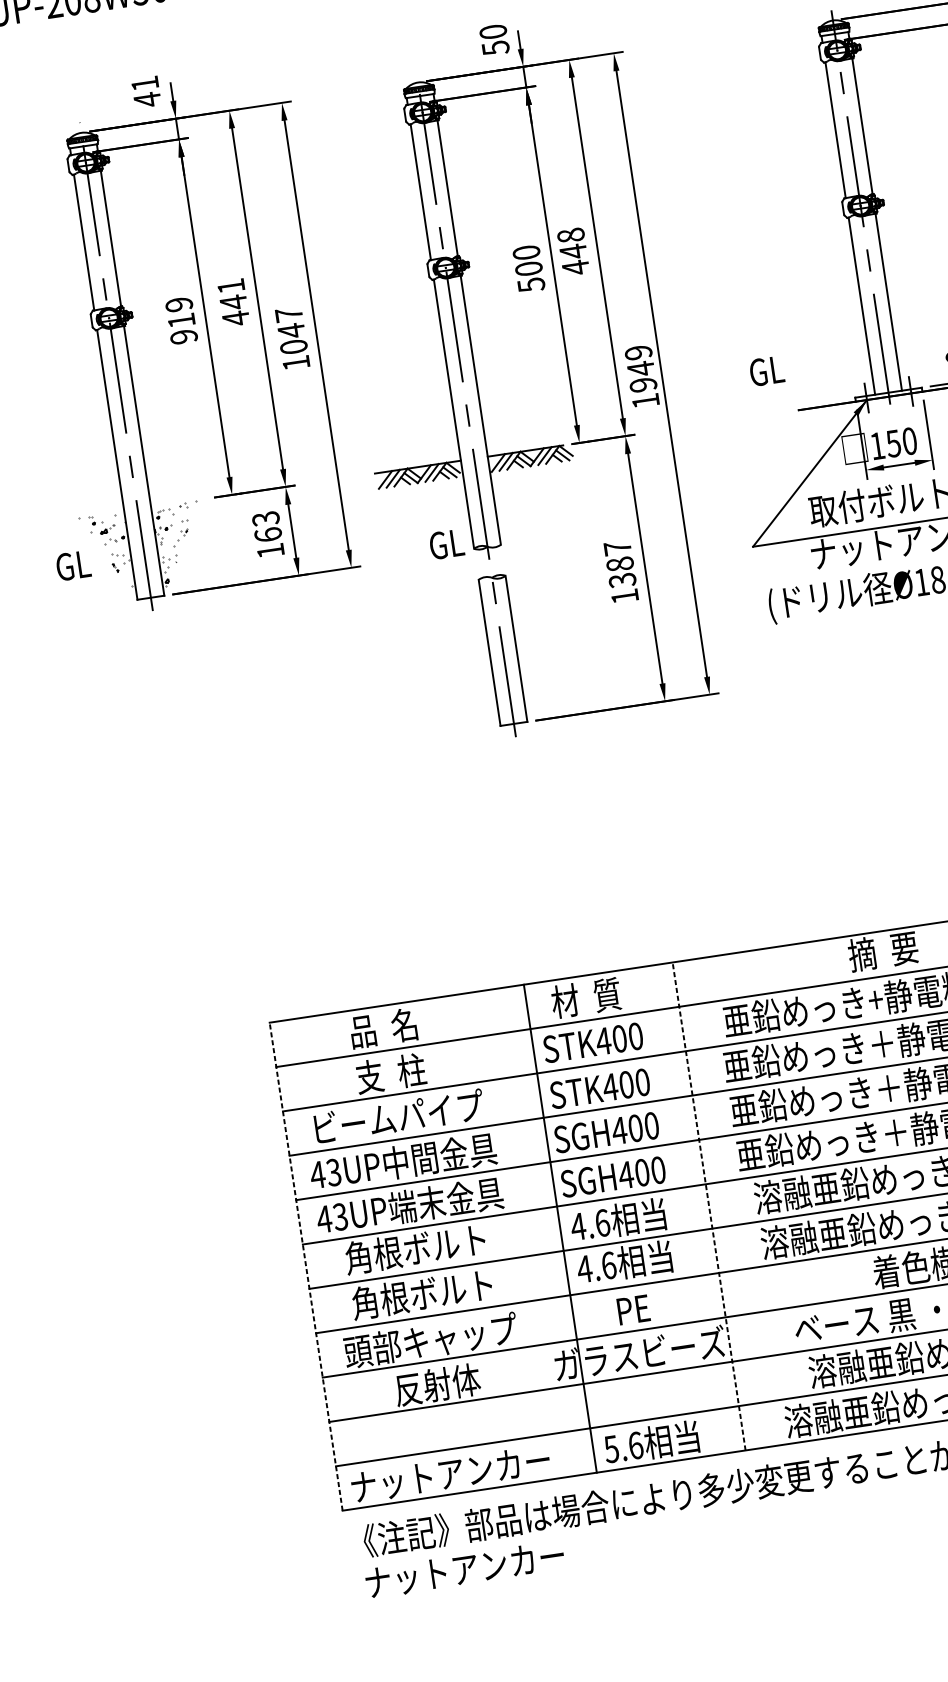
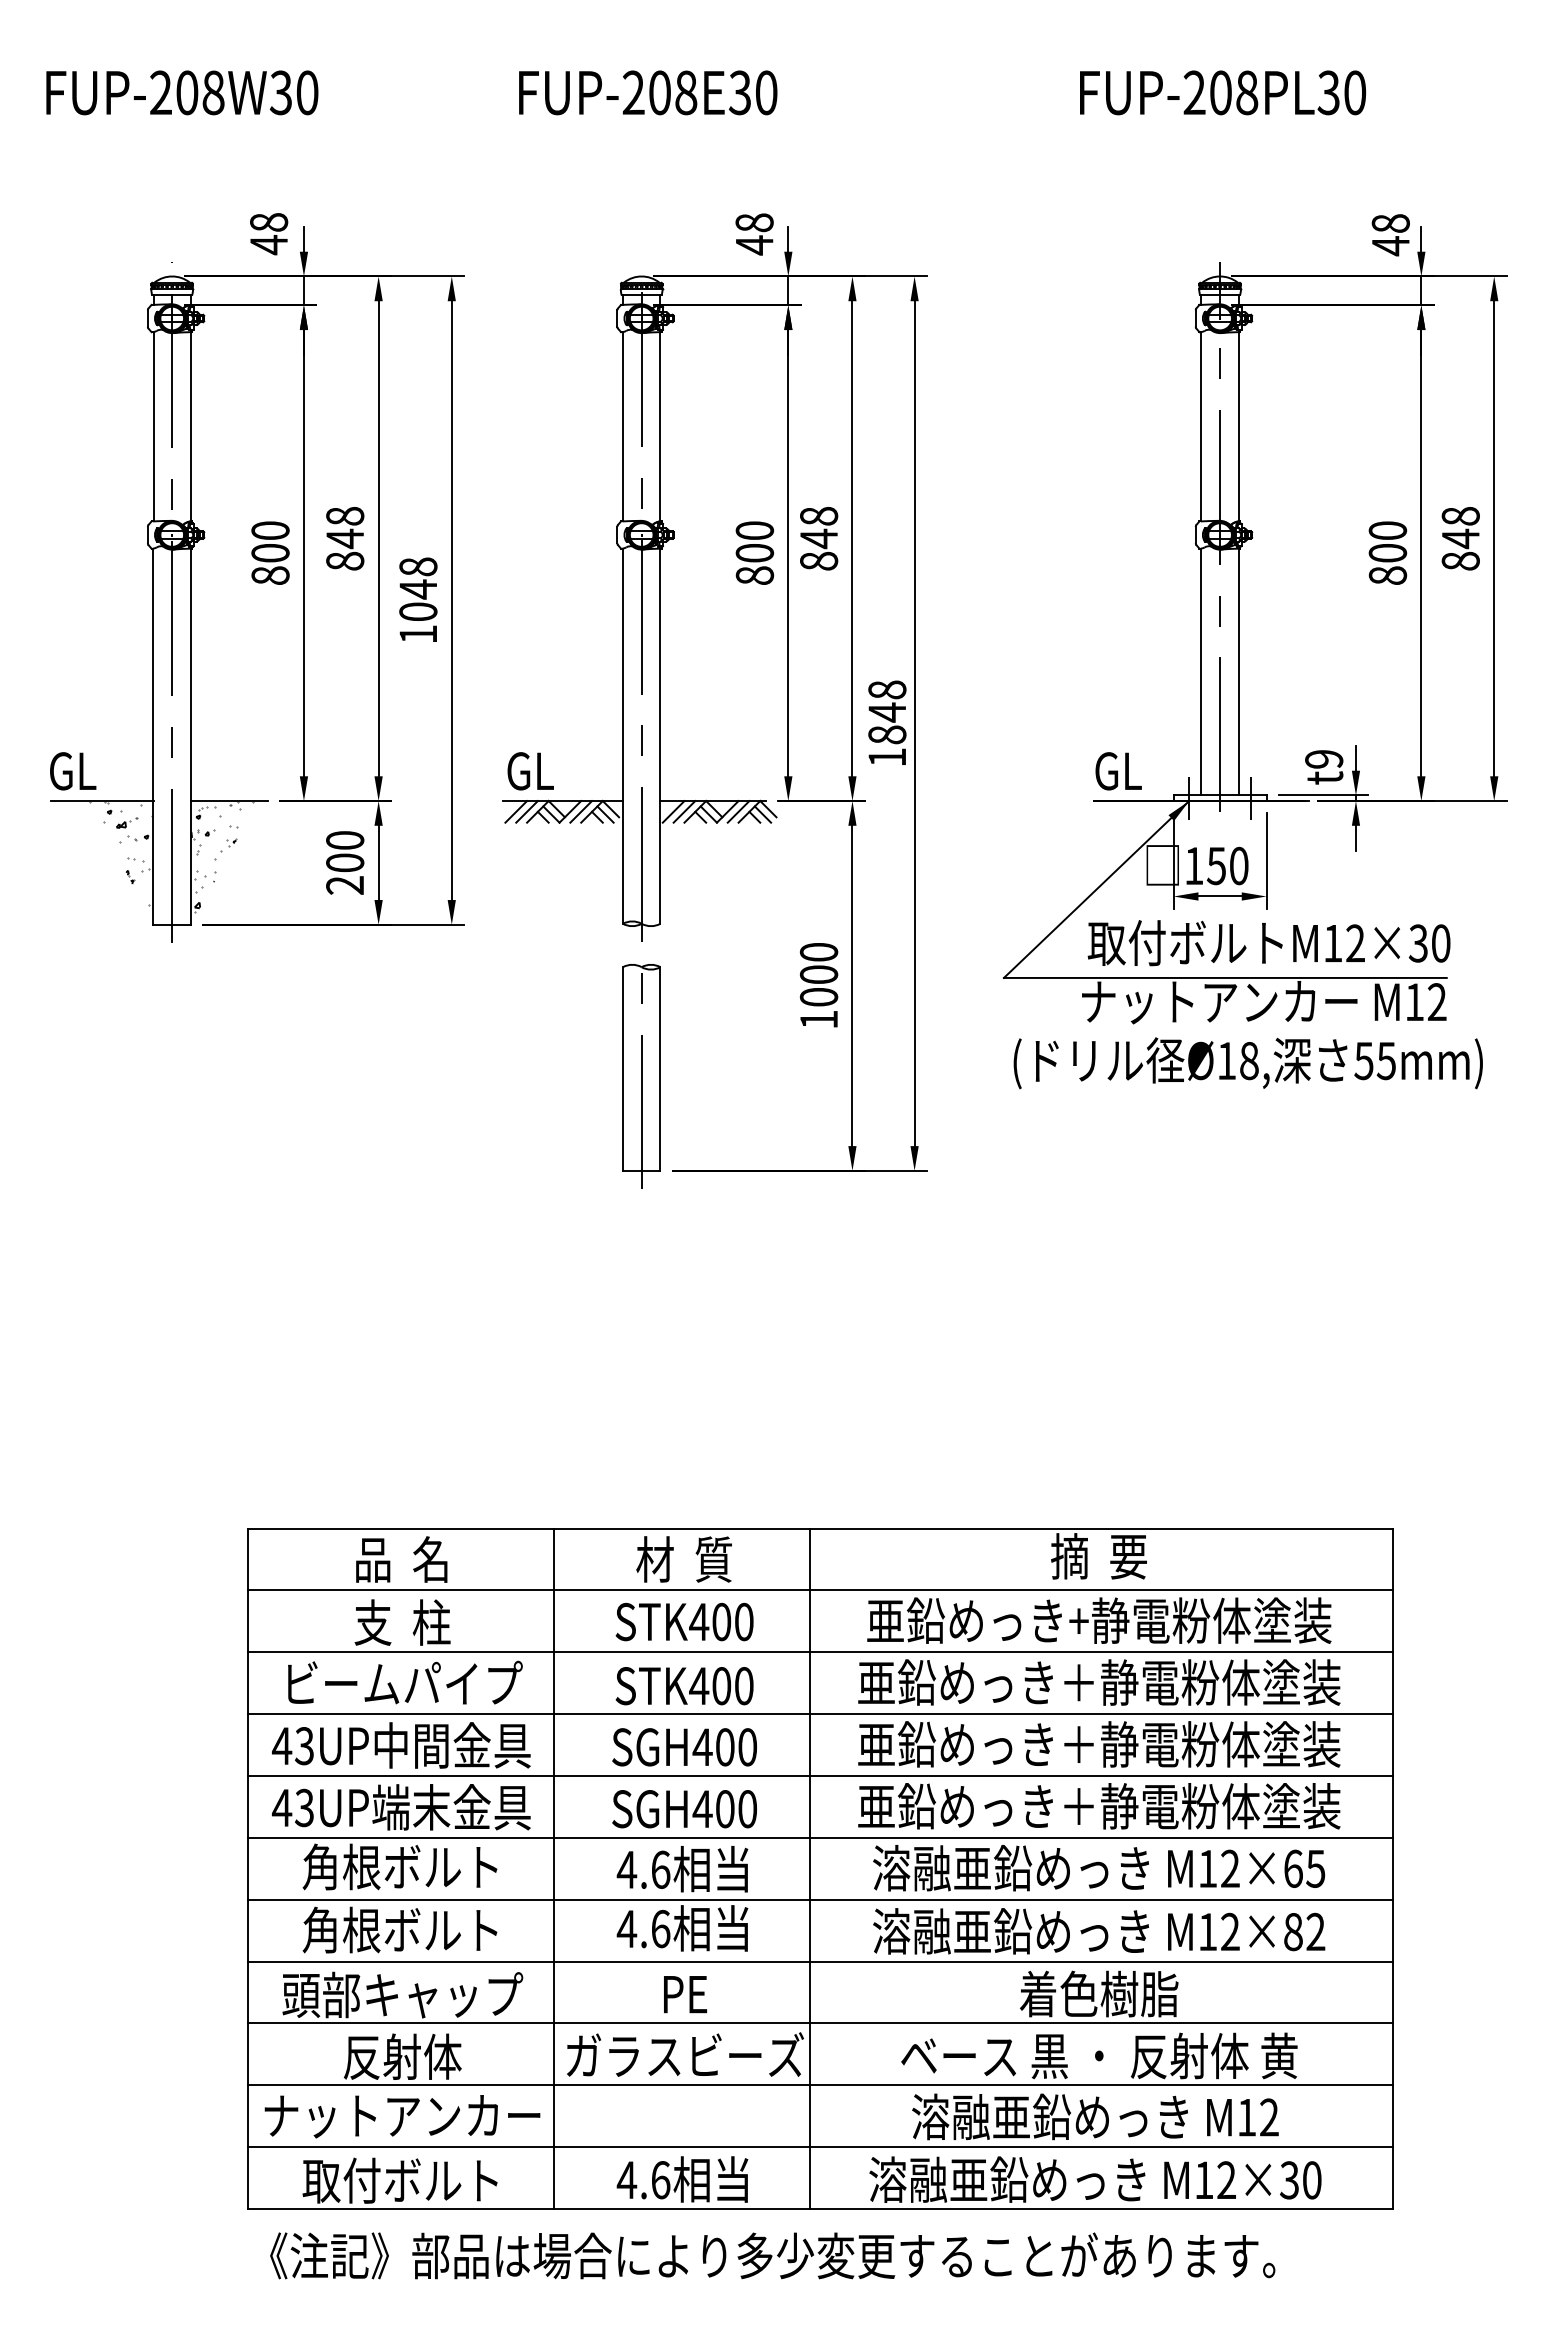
text: (494, 40) -> (754, 234), 50 -> 48
text: (145, 83) -> (269, 222), 41 -> 48
text: (576, 267) -> (819, 561), 448 -> 848
text: (531, 284) -> (754, 575), 500 -> 800
text: (233, 302) -> (345, 539), 441 -> 848
text: (289, 314) -> (418, 566), 1047 -> 1048
text: (181, 320) -> (270, 553), 919 -> 800
text: (641, 368) -> (887, 712), 1949 -> 1848
text: (766, 371) -> (1118, 771), moved
line: (178, 503) -> (228, 801), added
line: (87, 516) -> (102, 801), added
text: (268, 534) -> (345, 862), 163 -> 200
text: (446, 544) -> (530, 771), moved
text: (619, 564) -> (818, 974), 1387 -> 1000
text: (73, 565) -> (73, 771), moved
line: (709, 1206) -> (809, 1868), dashed -> solid
line: (560, 1228) -> (554, 1868), moved
line: (306, 1266) -> (247, 1868), dashed -> solid
text: (611, 1449) -> (626, 2180), 5.6 -> 4.6
text: (450, 1473) -> (402, 2180), ナットアンカー -> 取付ボルト
text: (465, 1569) -> (402, 2116), moved

